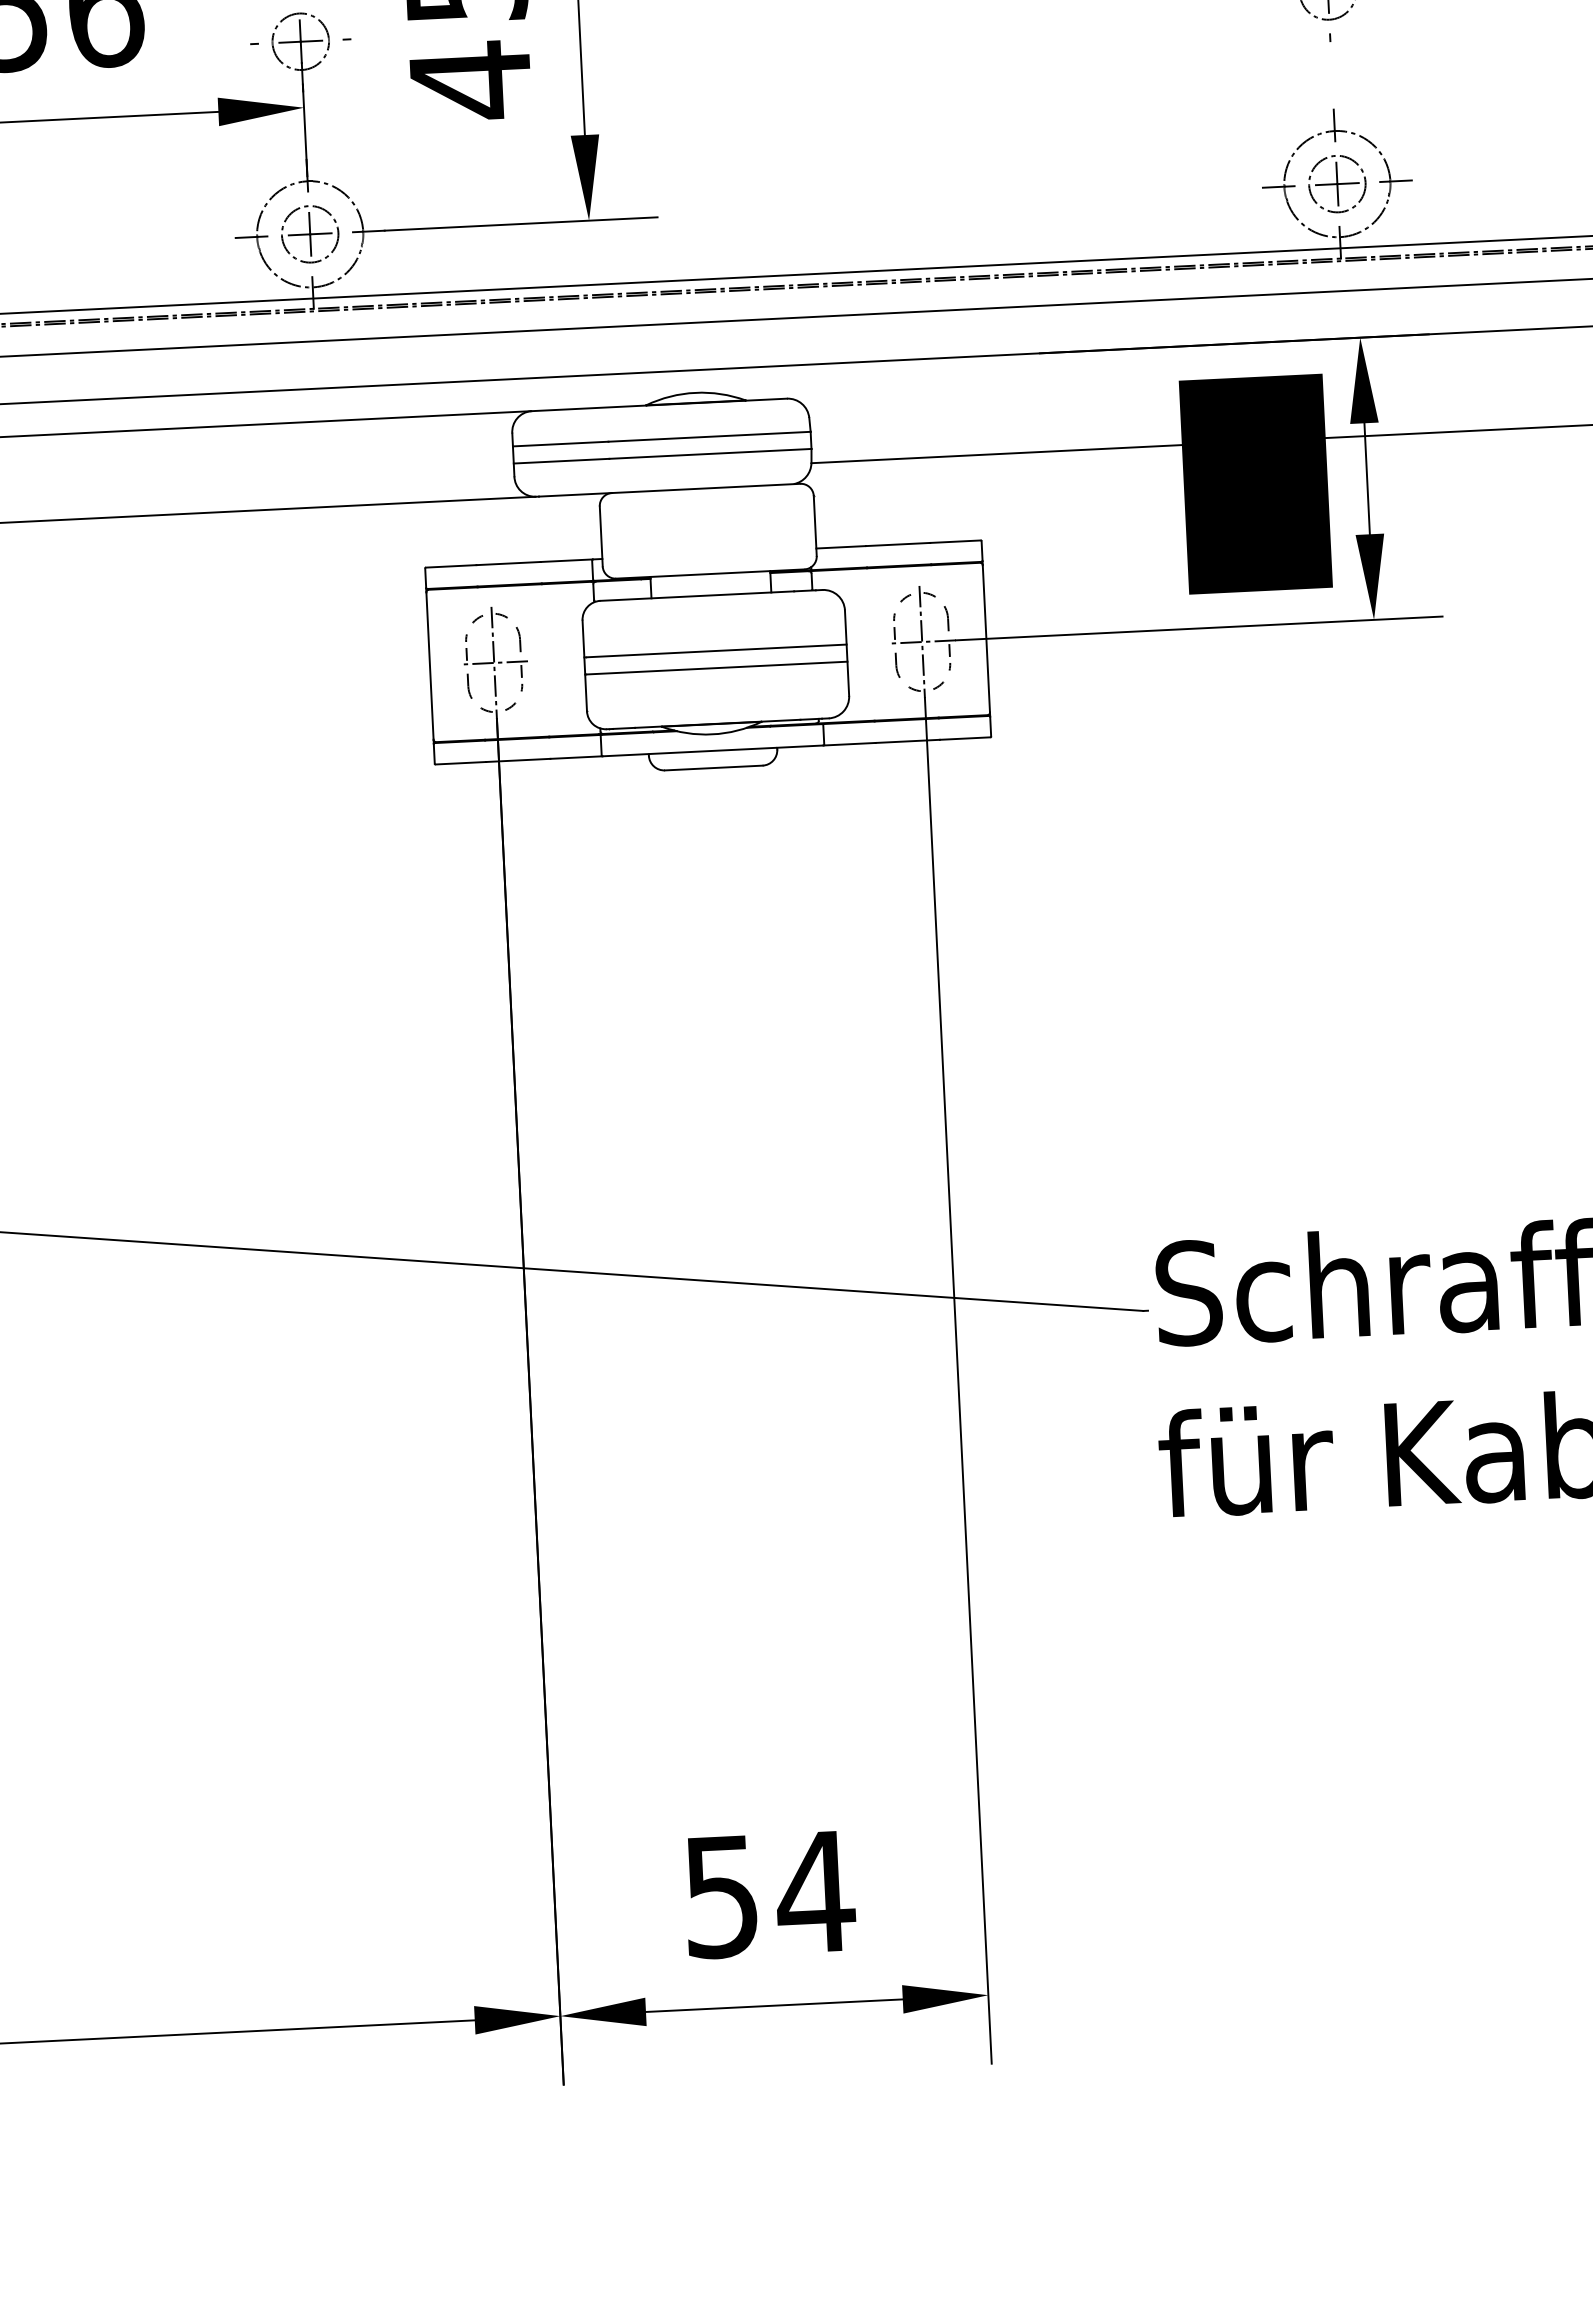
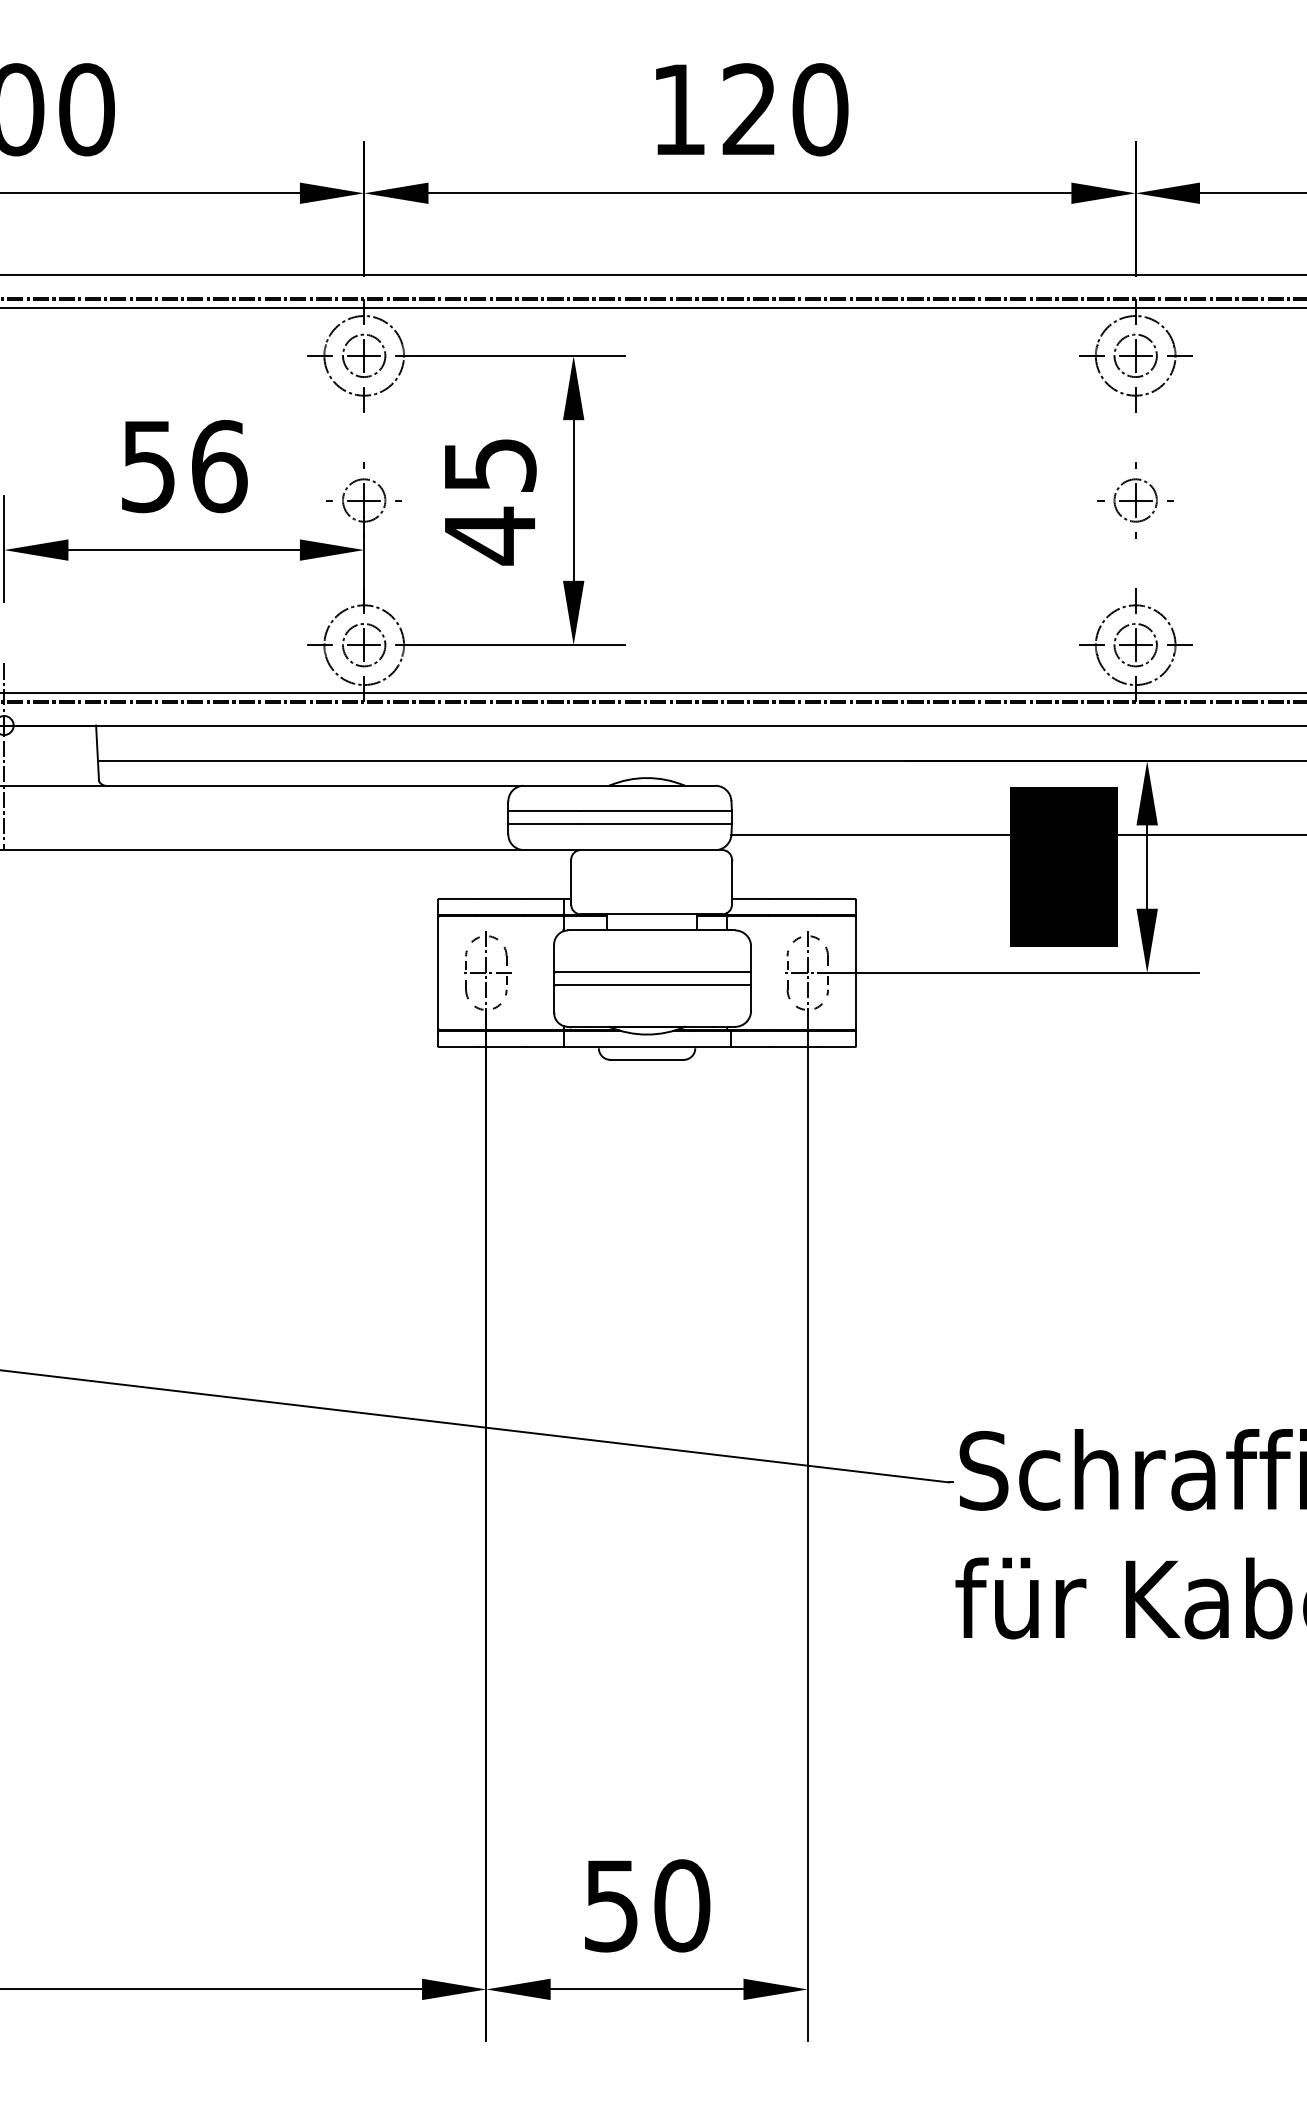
text: (814, 1891) -> (681, 1905), 54 -> 50

